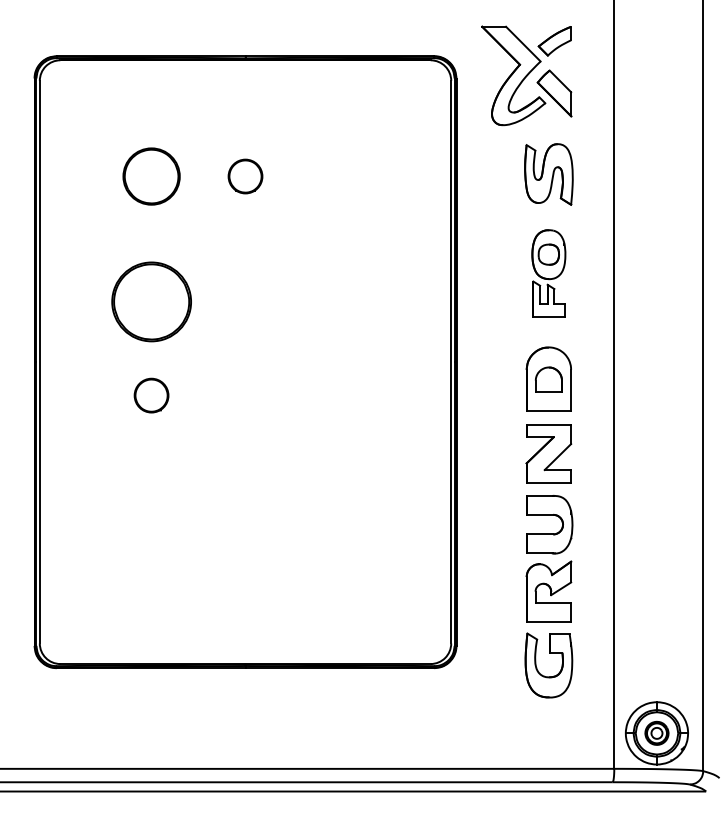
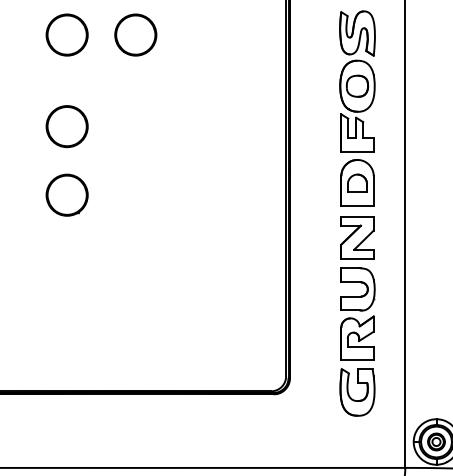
circle: (245, 176) -> (135, 35), size x1.67
part: (548, 273) -> (357, 105), size x1.43
part: (151, 301) -> (67, 126), size x0.71
part: (151, 395) -> (67, 195), size x1.67

